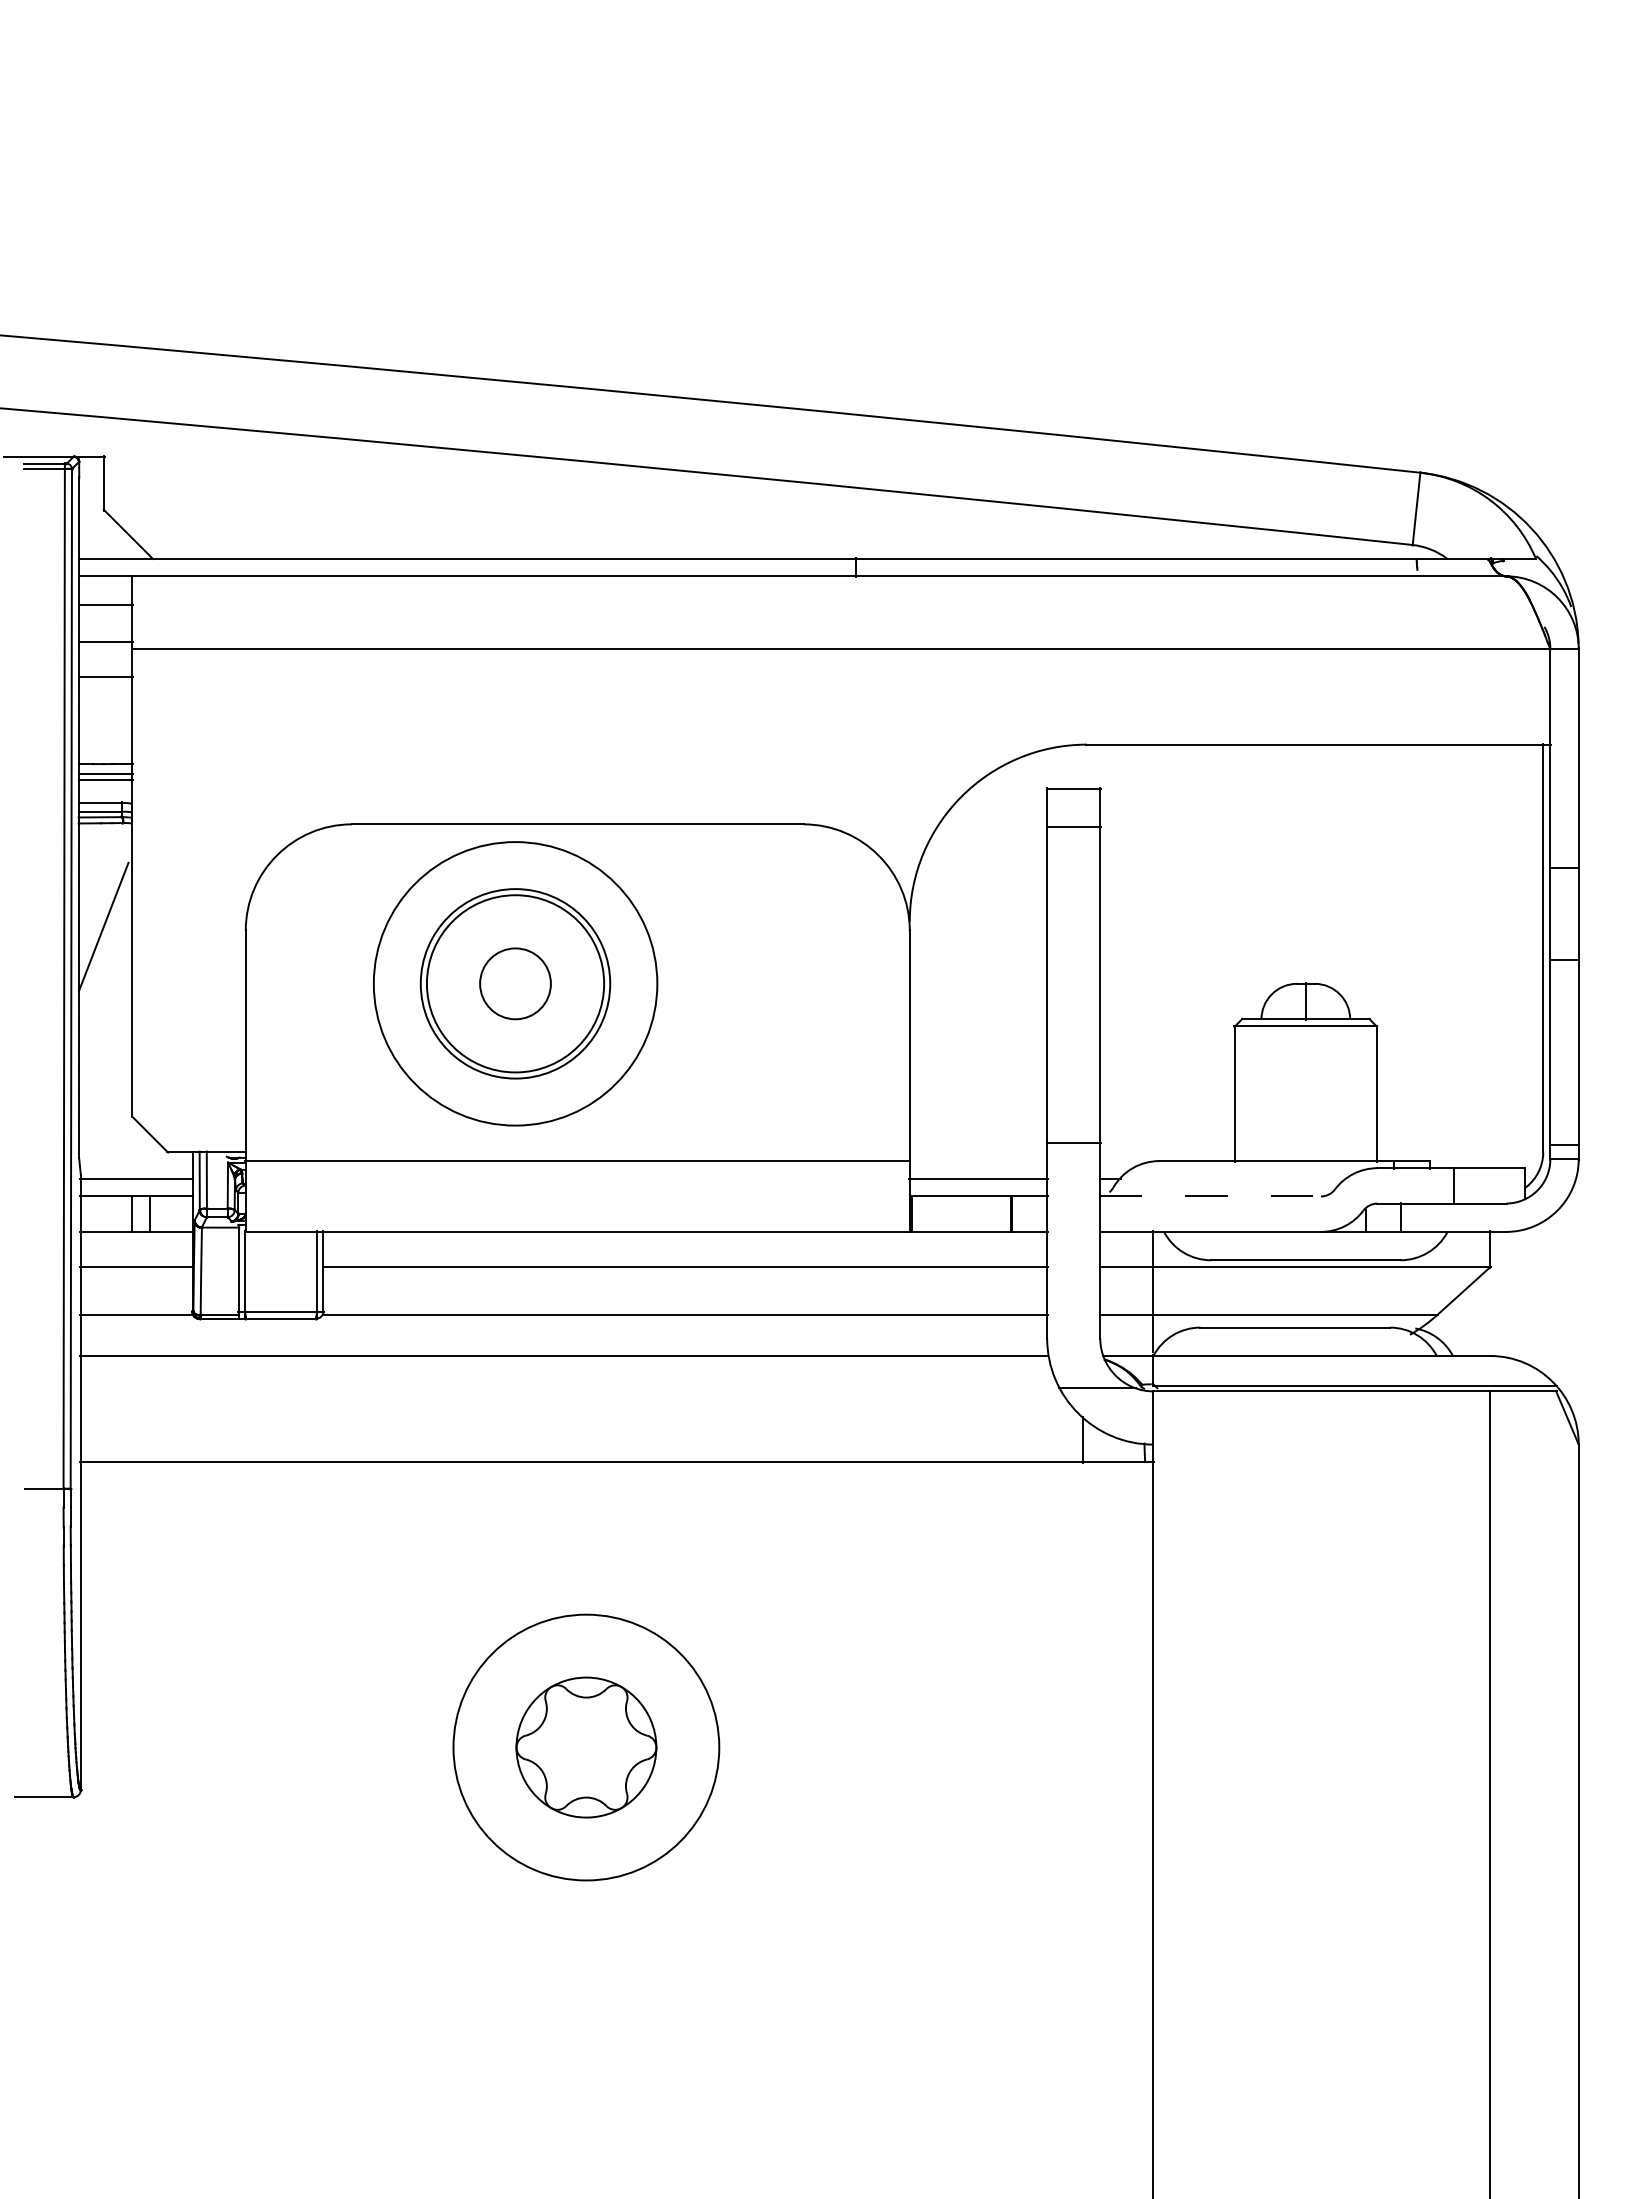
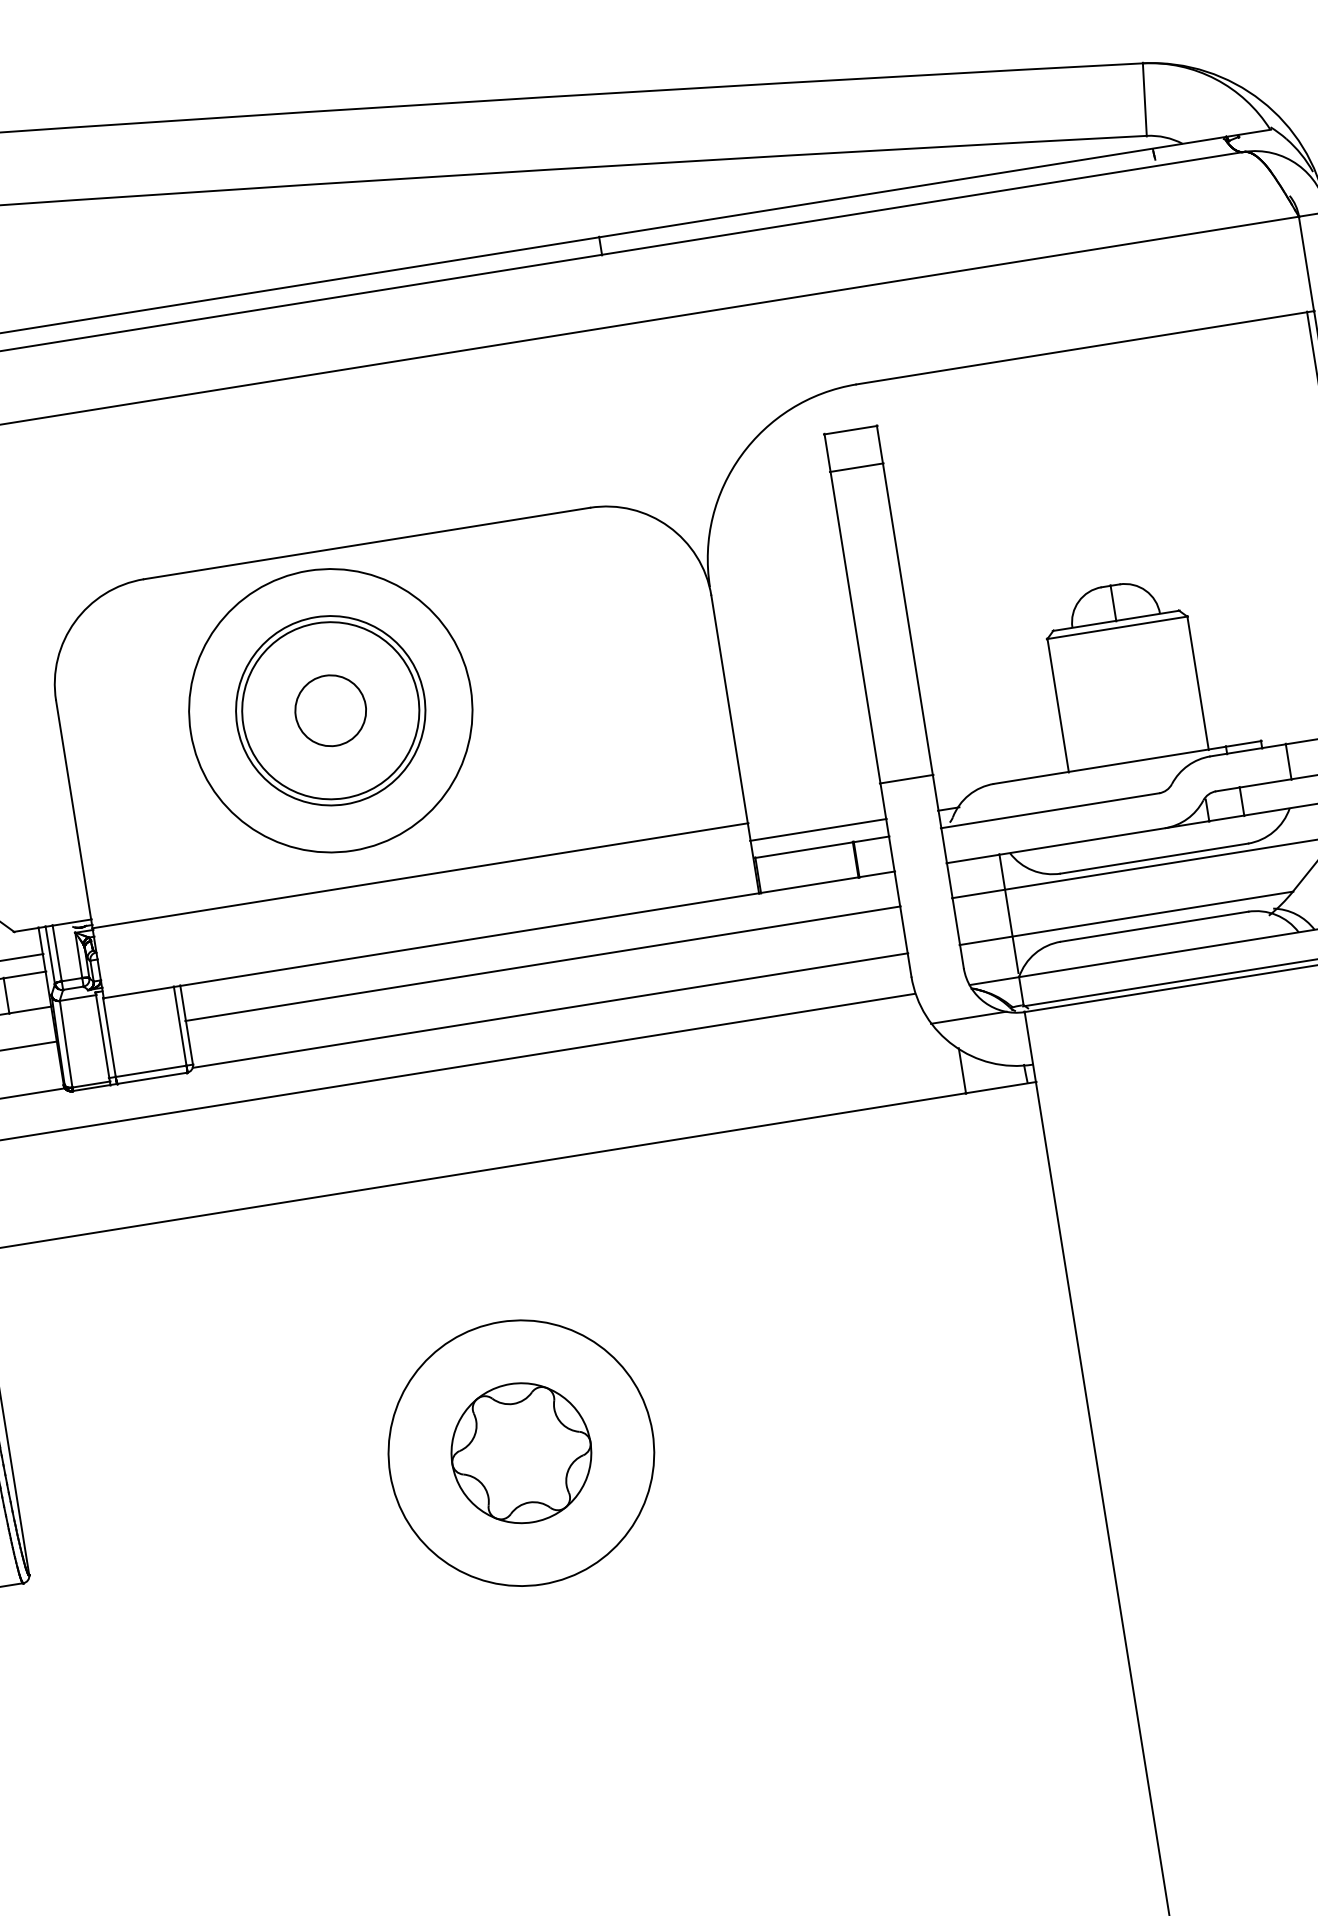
line: (1210, 1196) -> (1050, 810), dashed -> solid

